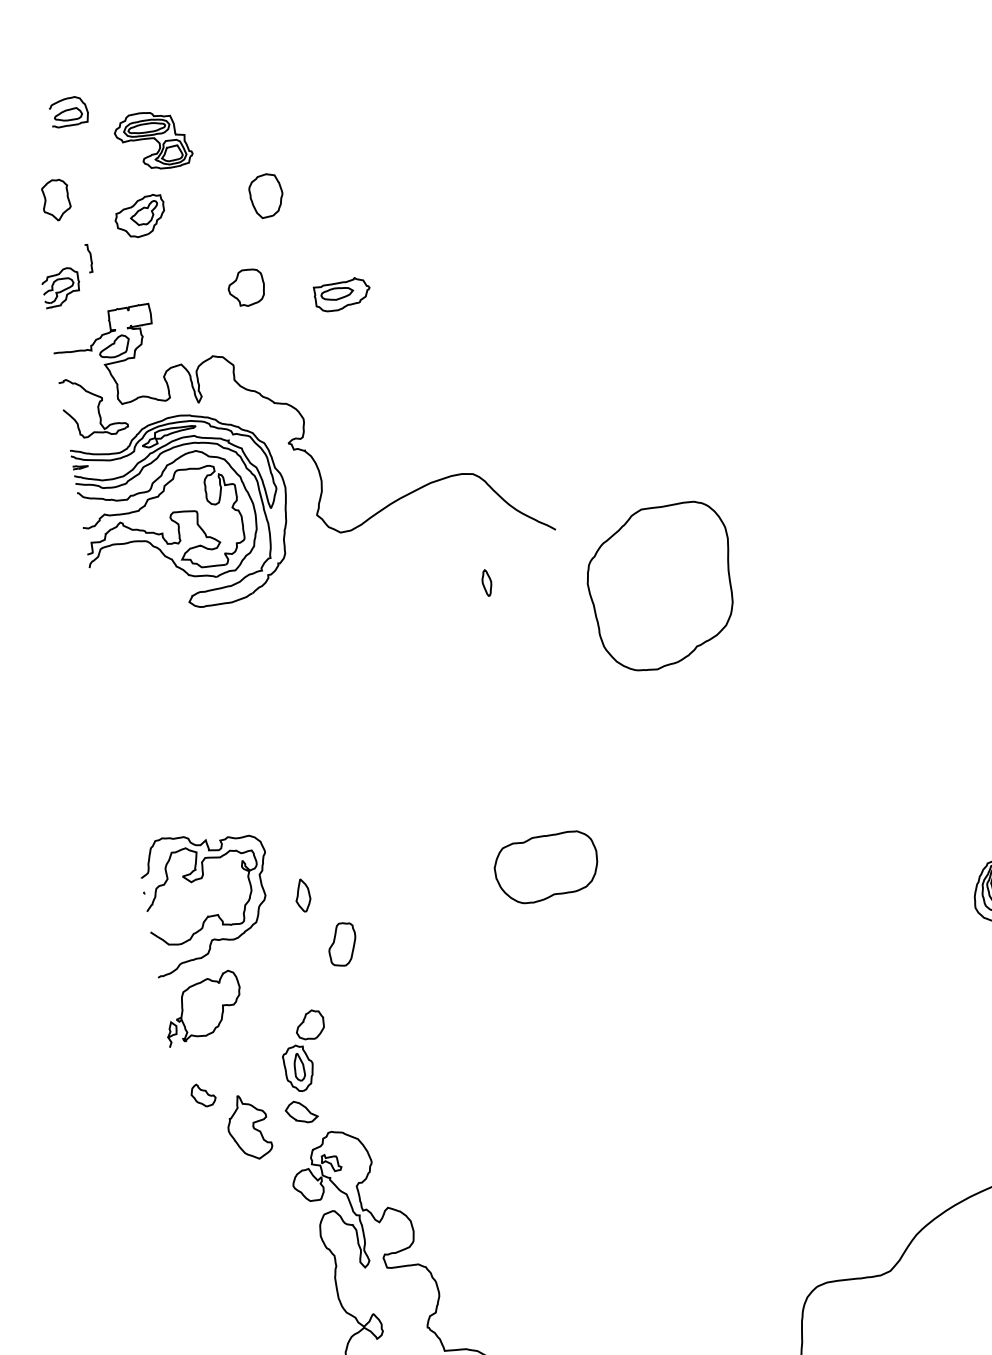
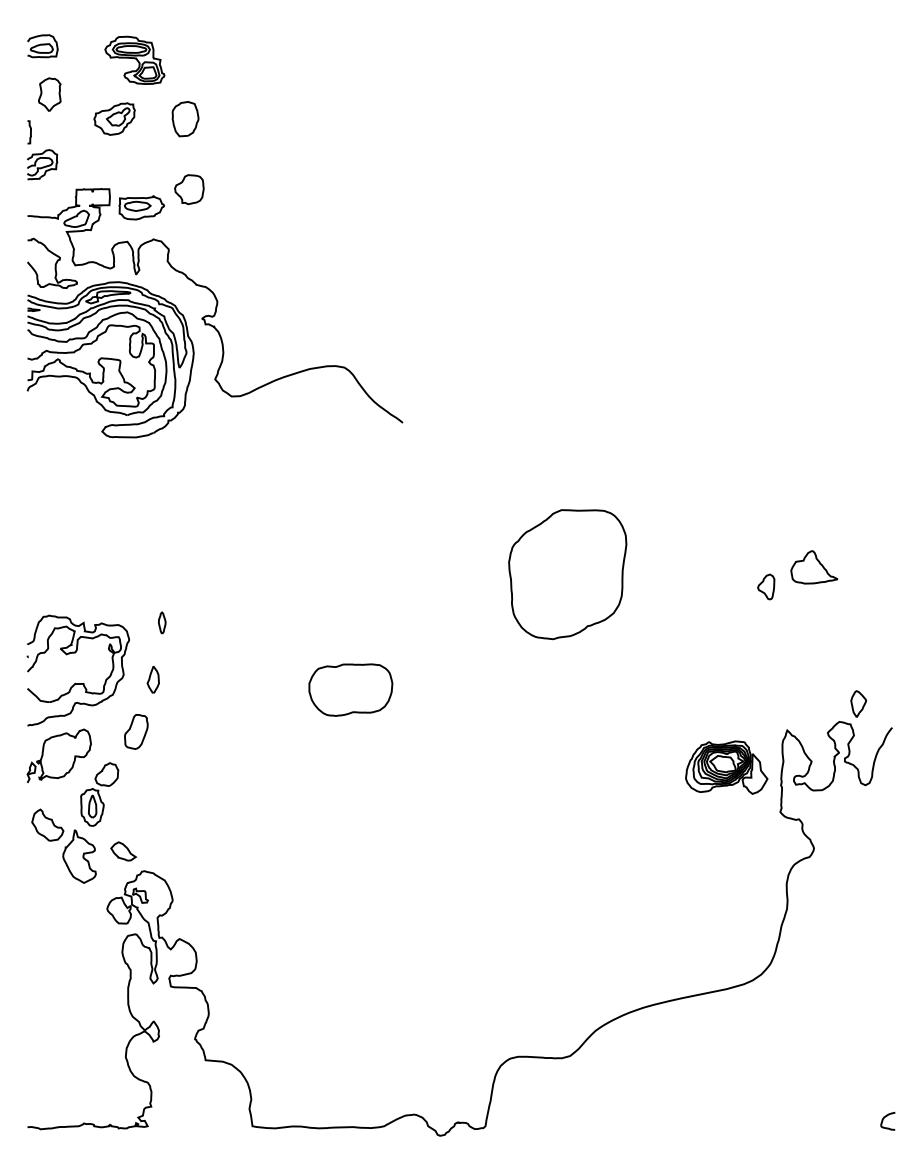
part: (68, 112) -> (42, 46), moved
part: (266, 196) -> (185, 119), moved
curve: (90, 258) -> (30, 132), moved
part: (342, 294) -> (141, 207), moved
part: (487, 582) -> (162, 622), moved
part: (661, 587) -> (567, 574), moved
part: (342, 944) -> (136, 731), moved
part: (305, 1051) -> (99, 794), moved
part: (202, 1094) -> (47, 824), size x1.67

